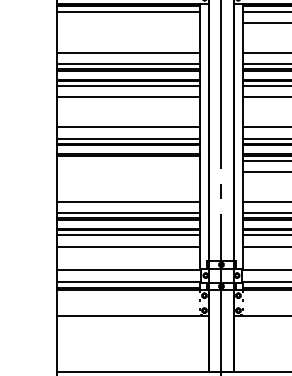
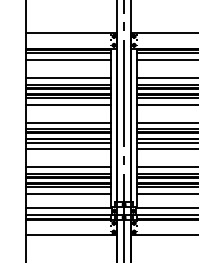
line: (128, 23) -> (68, 60), added
line: (128, 160) -> (68, 142), added
line: (128, 172) -> (68, 149), added

